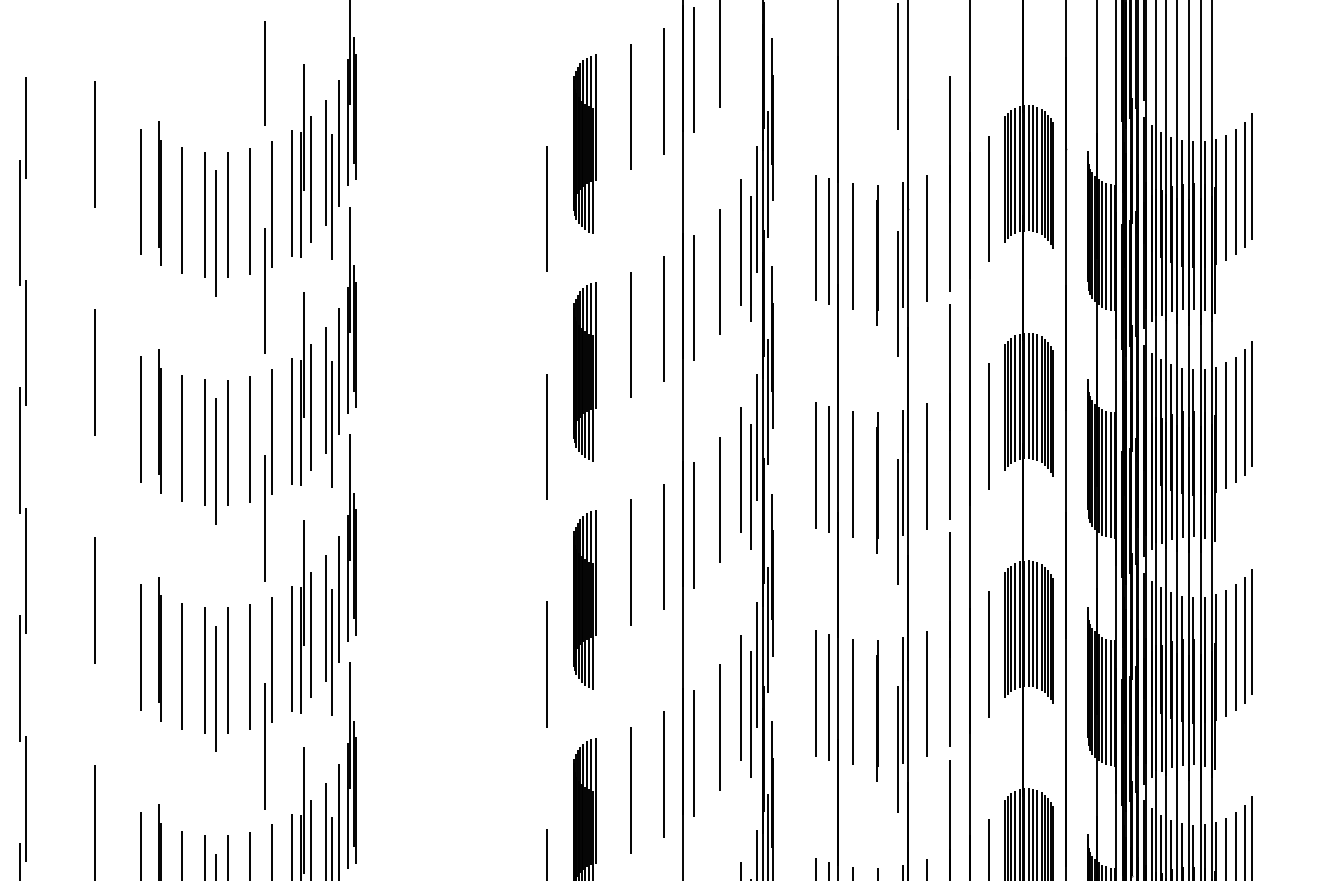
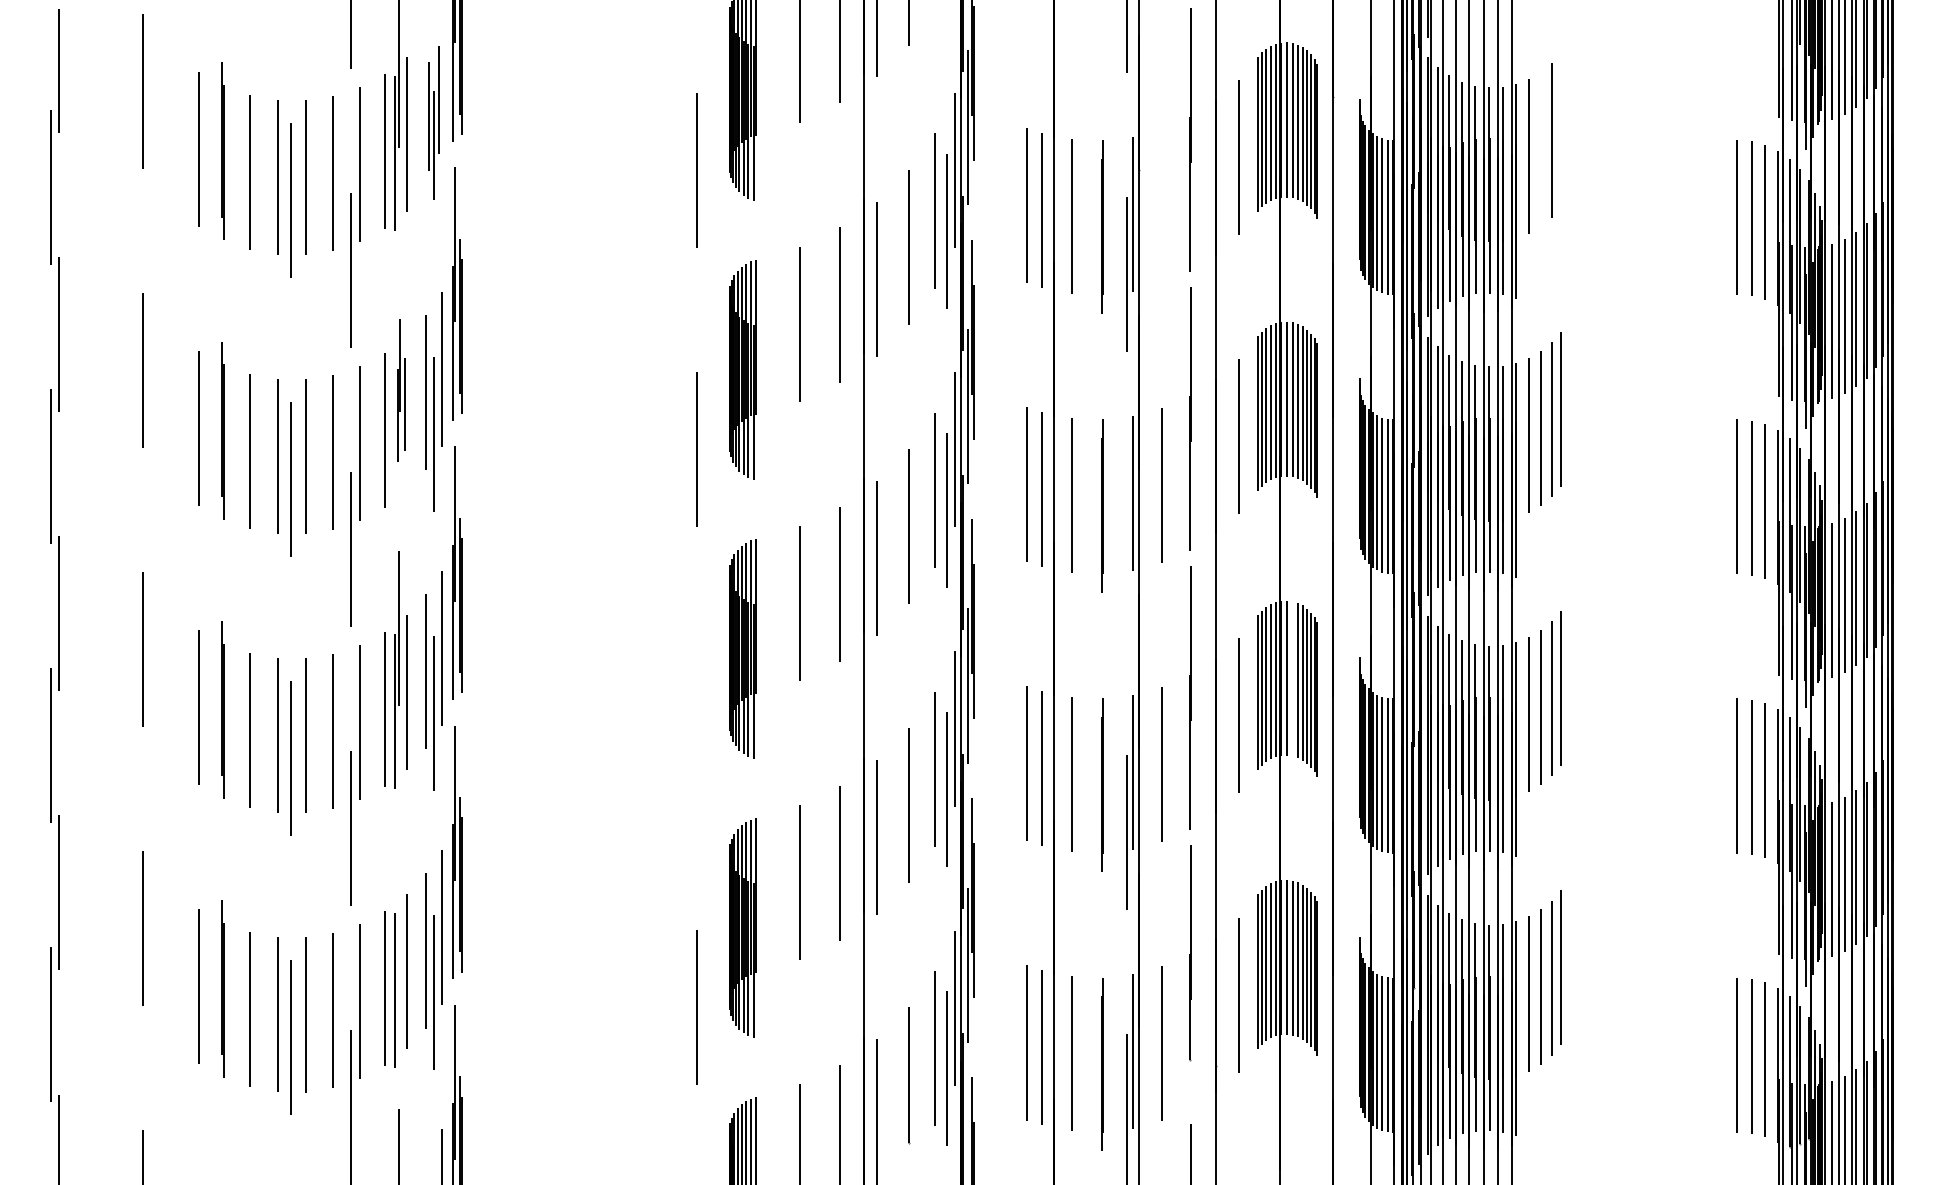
part: (332, 170) -> (433, 122), size x0.7
line: (1252, 175) -> (1561, 129), removed
line: (1236, 192) -> (1541, 149), removed
line: (926, 238) -> (1162, 206), removed
part: (305, 388) -> (400, 390), size x0.6
line: (897, 521) -> (1126, 553), removed
line: (1032, 623) -> (1292, 678), removed
line: (546, 664) -> (696, 728), removed
line: (303, 810) -> (398, 907), removed

